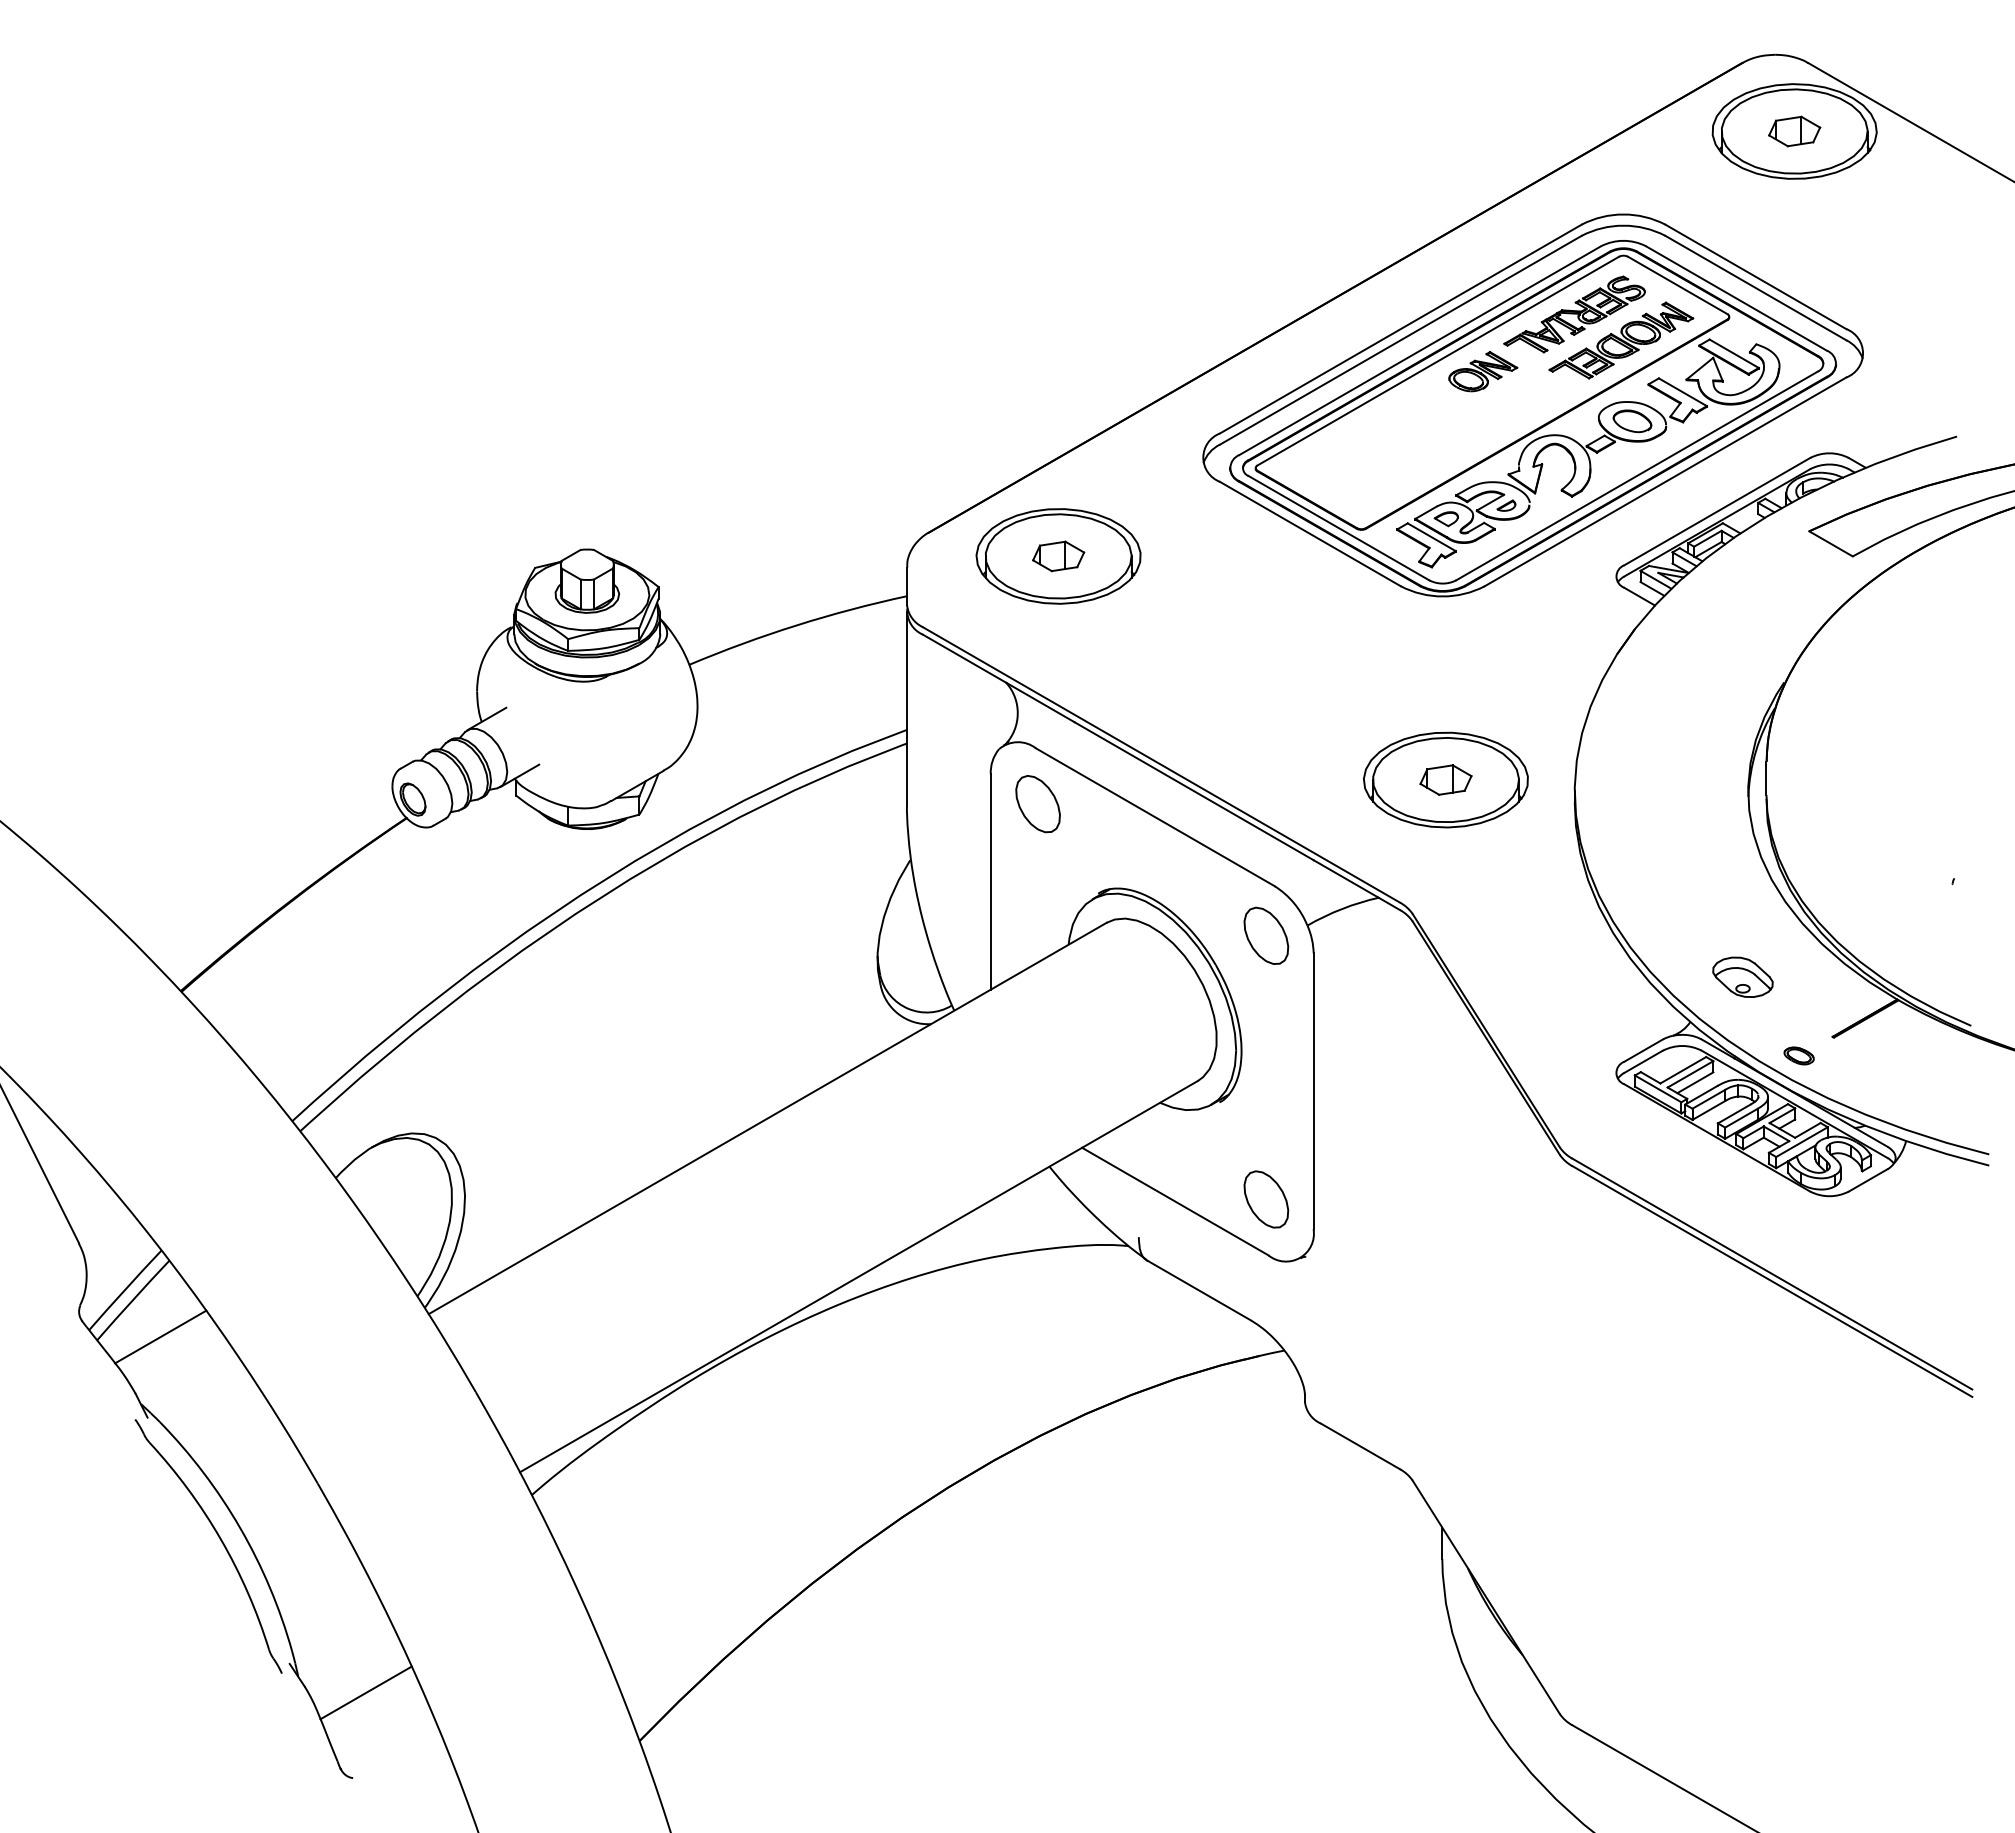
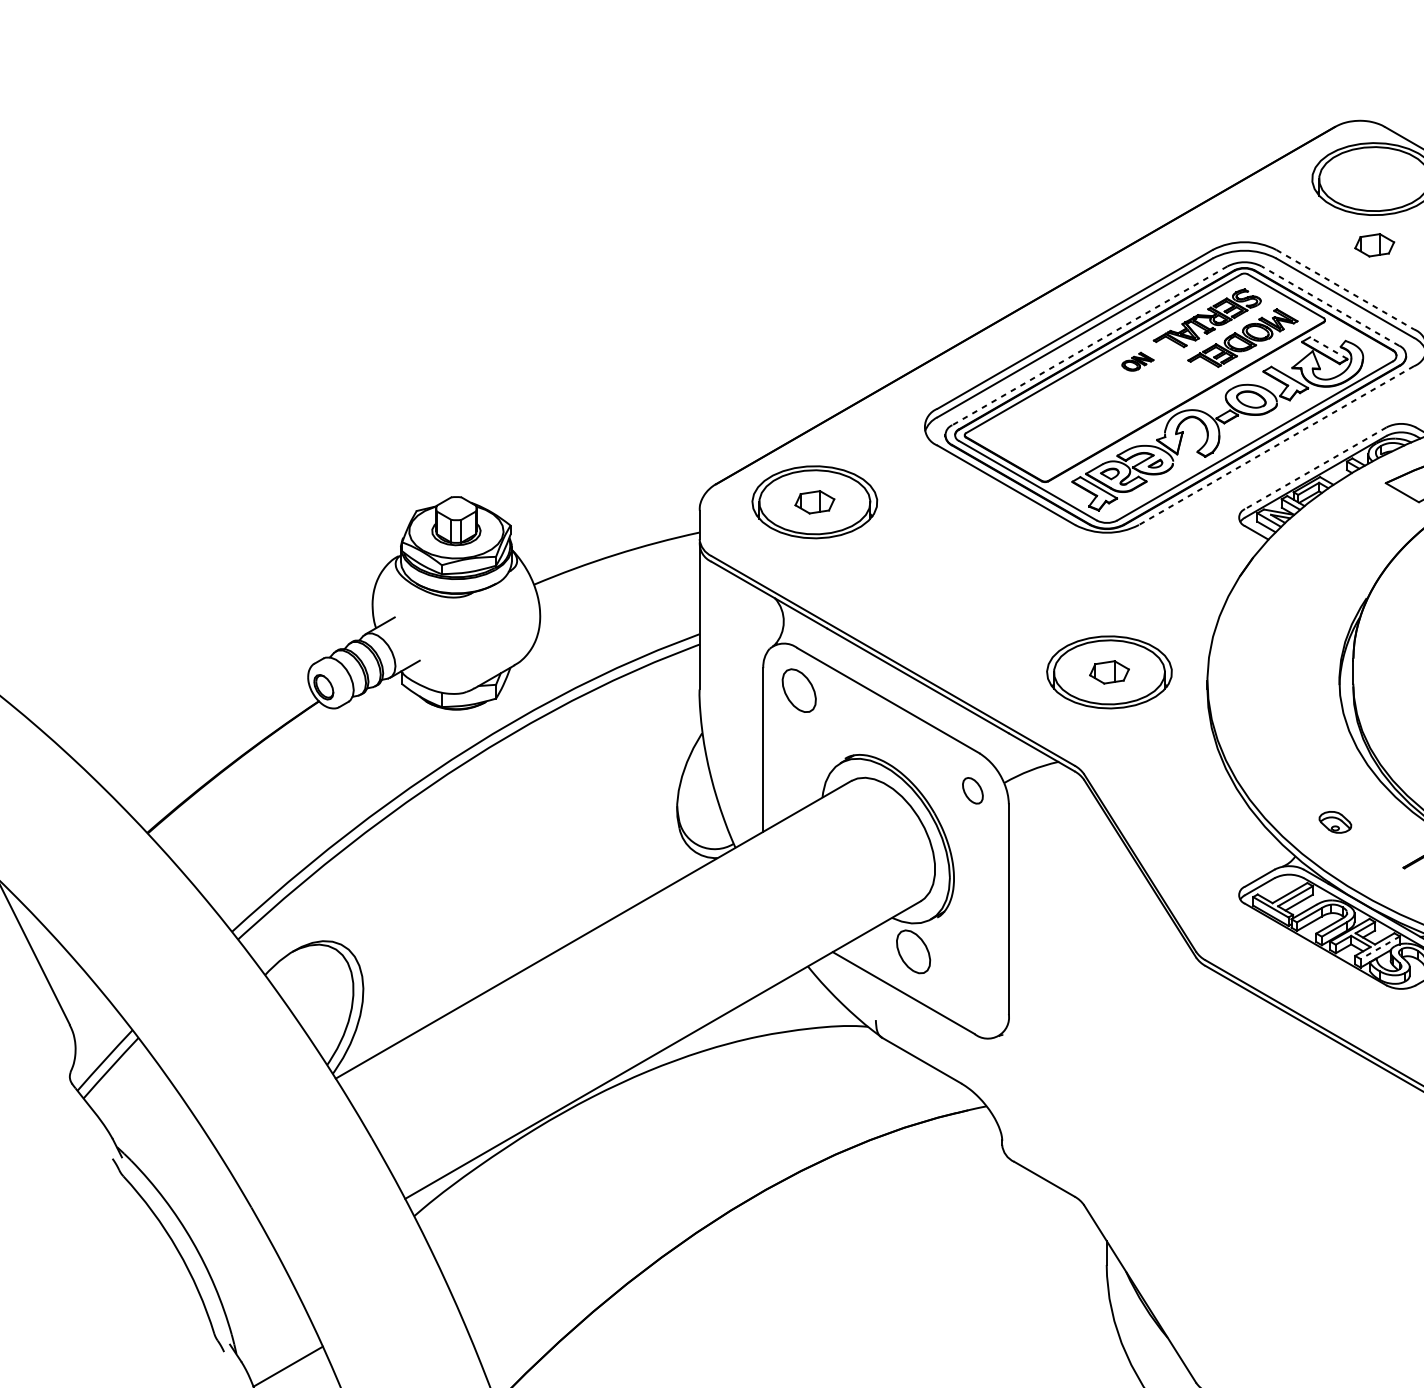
part: (1794, 131) -> (1374, 245), moved
line: (1756, 277) -> (1345, 290), solid -> dashed
line: (1736, 298) -> (1330, 306), solid -> dashed
line: (1420, 350) -> (1090, 345), solid -> dashed
line: (1733, 353) -> (1328, 347), solid -> dashed
part: (1483, 371) -> (1138, 361), size x0.6
line: (1665, 481) -> (1276, 445), solid -> dashed
line: (1716, 511) -> (1315, 468), solid -> dashed
part: (1266, 935) -> (972, 790), size x0.6
part: (1742, 976) -> (1335, 821), size x0.7
part: (1798, 1055) -> (1377, 881), removed
line: (1802, 1142) -> (1380, 948), solid -> dashed
part: (1266, 1199) -> (913, 951), moved
line: (160, 1336) -> (131, 1095), removed

